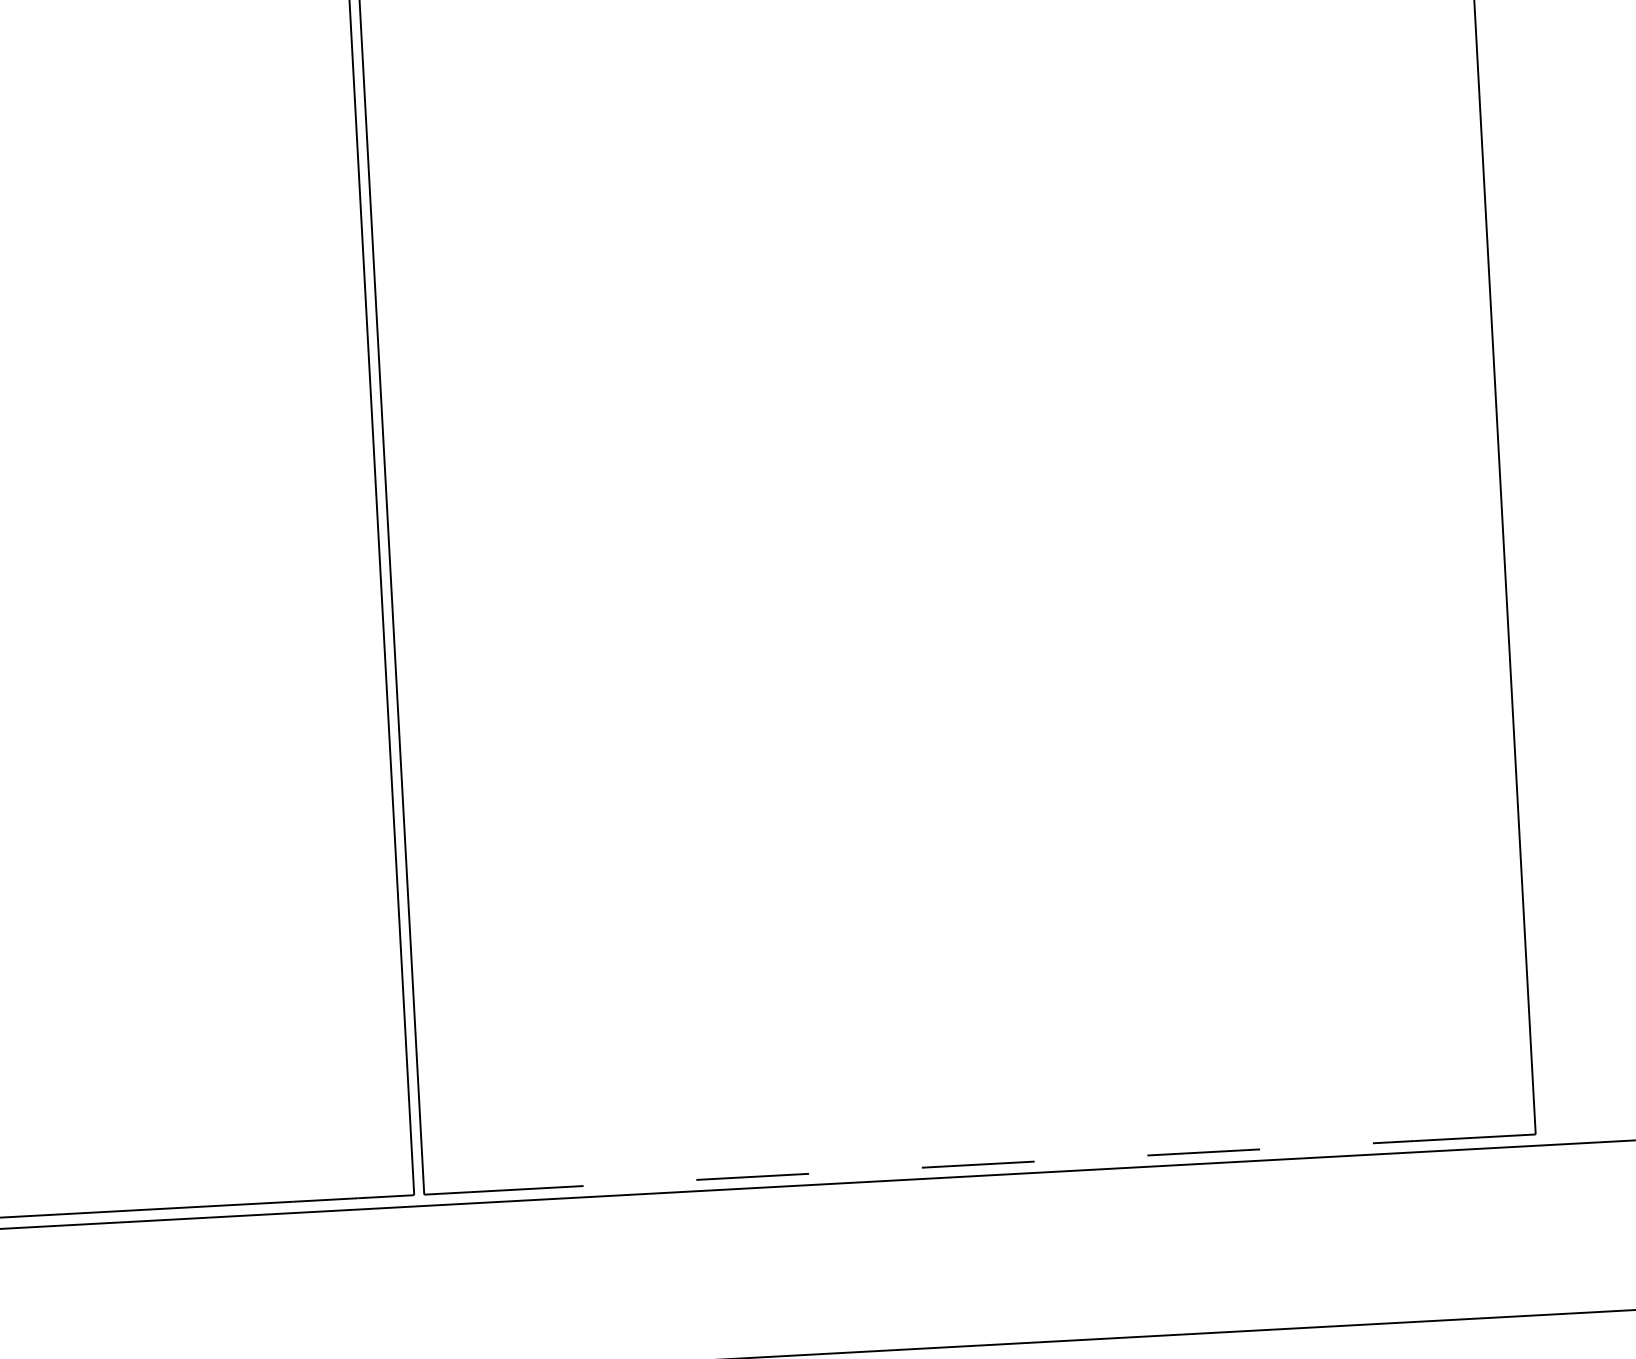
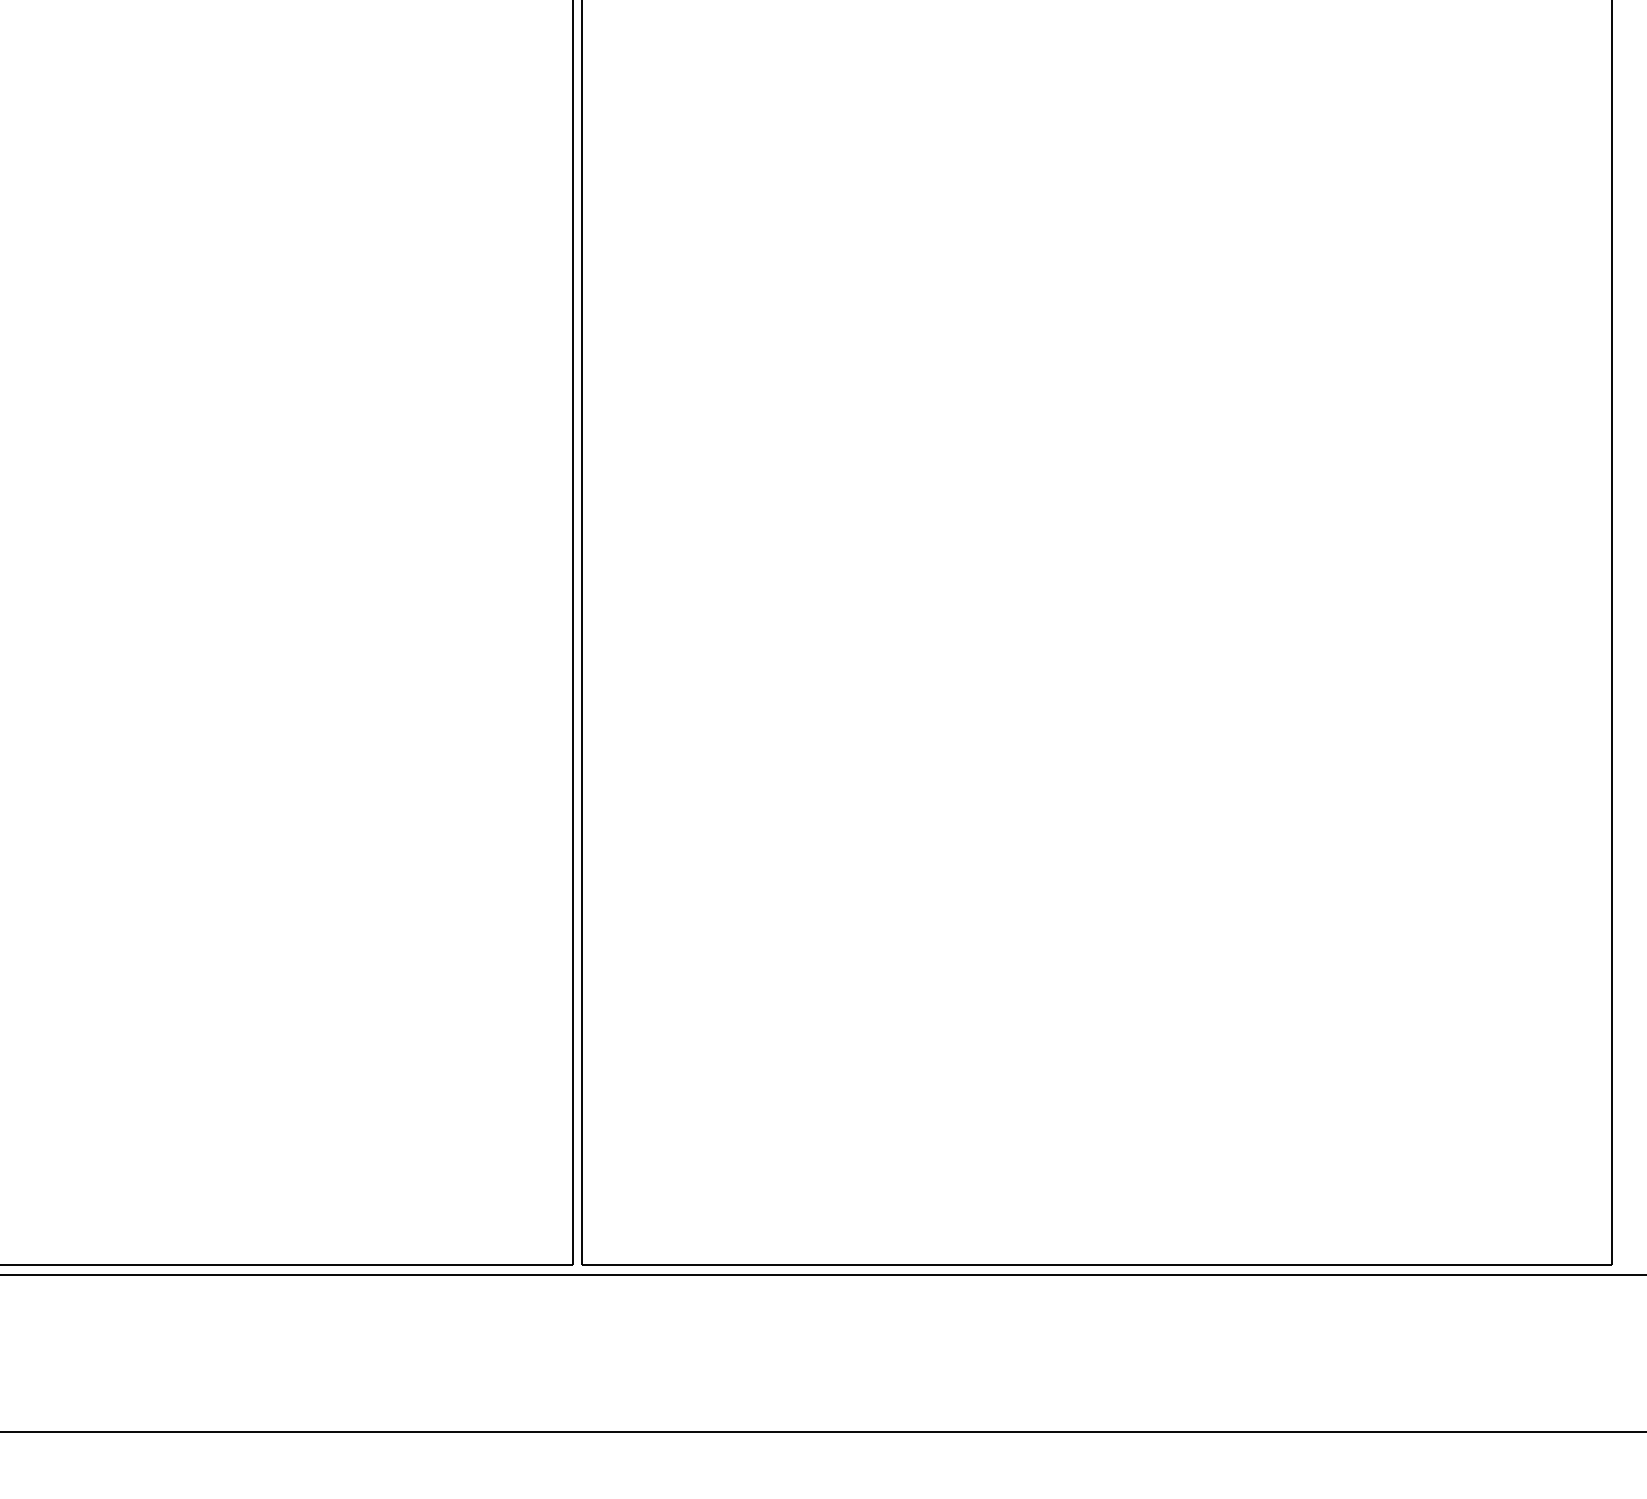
line: (943, 1166) -> (1063, 1264), dashed -> solid

